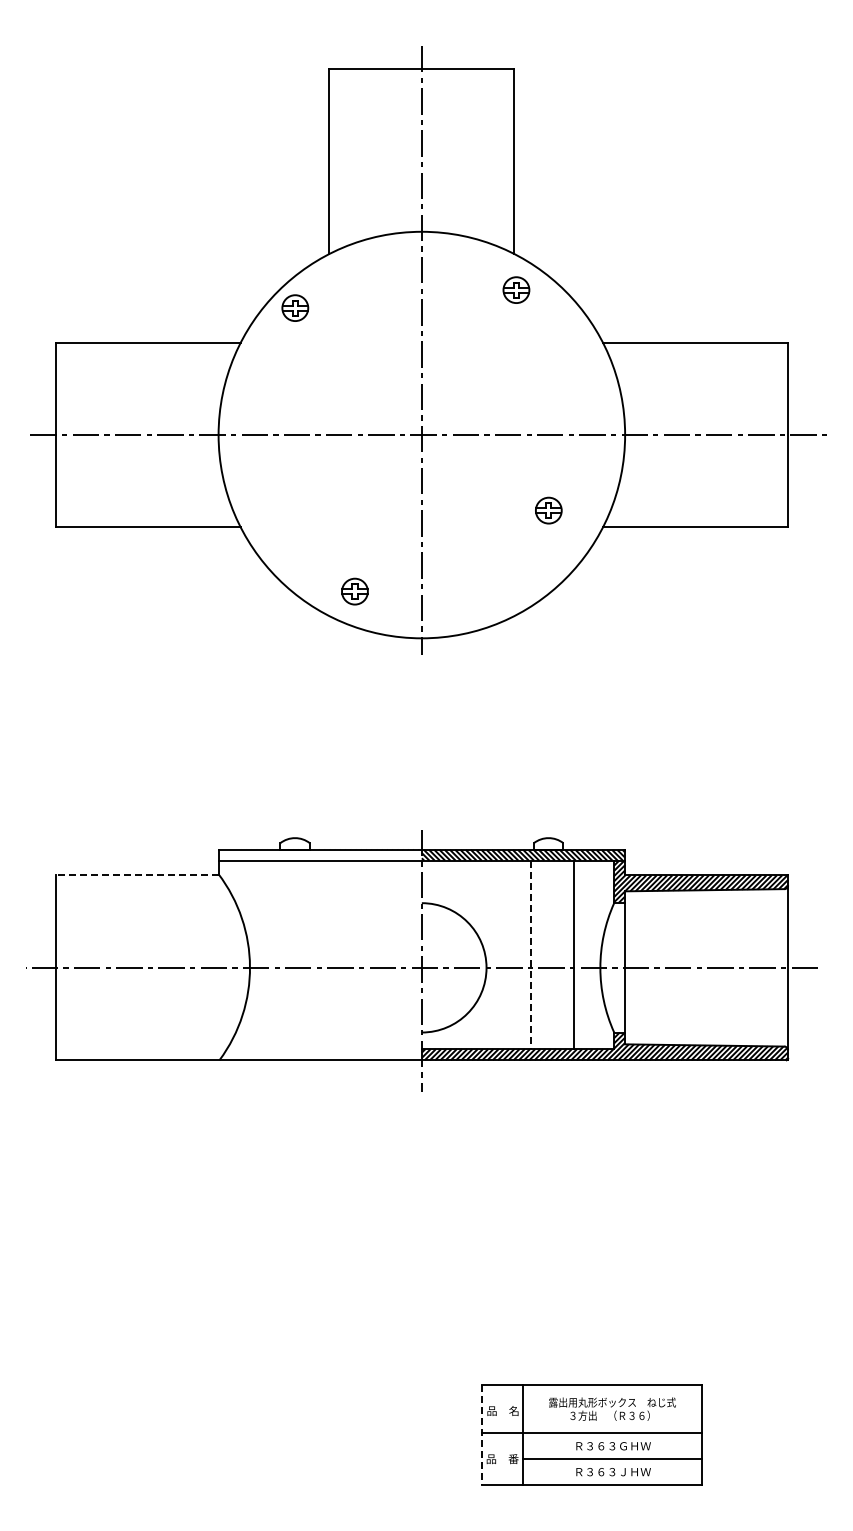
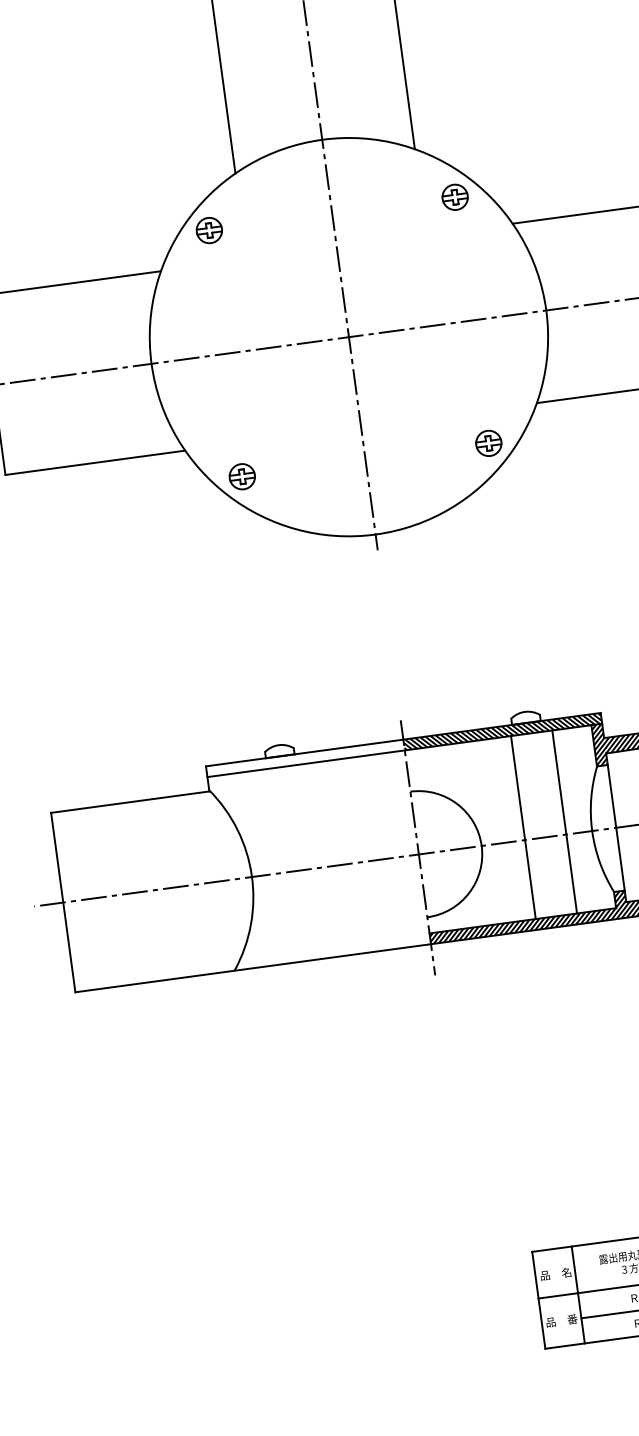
part: (516, 289) -> (455, 196), moved
part: (548, 510) -> (488, 443), moved
part: (354, 591) -> (241, 476), moved
line: (136, 875) -> (129, 802), dashed -> solid
line: (531, 955) -> (523, 828), dashed -> solid
line: (482, 1435) -> (539, 1300), dashed -> solid

